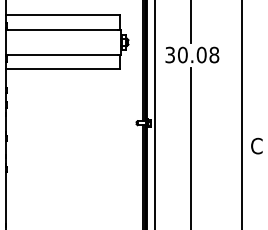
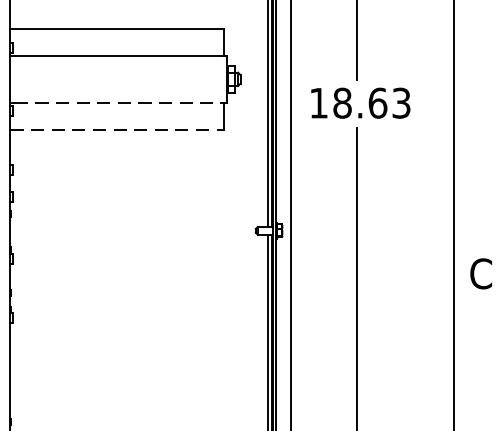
line: (63, 54) -> (118, 102), solid -> dashed
text: (192, 54) -> (360, 102), 30.08 -> 18.63
line: (62, 69) -> (117, 130), solid -> dashed

